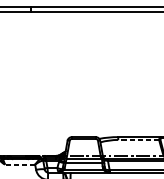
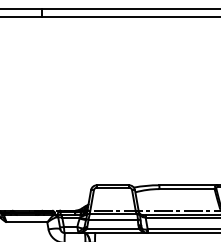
line: (139, 140) -> (187, 189), dashed -> solid
line: (19, 164) -> (26, 222), dashed -> solid

